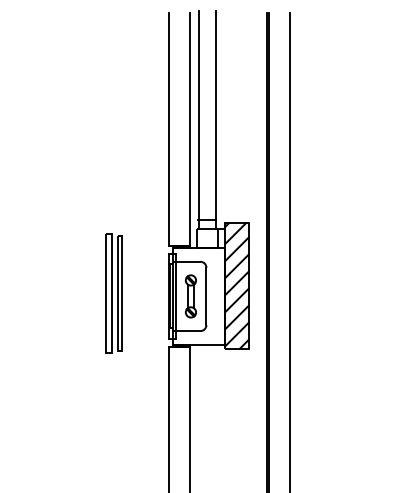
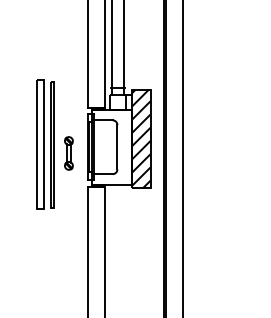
part: (113, 293) -> (45, 144), size x1.4
part: (190, 296) -> (68, 153), moved

